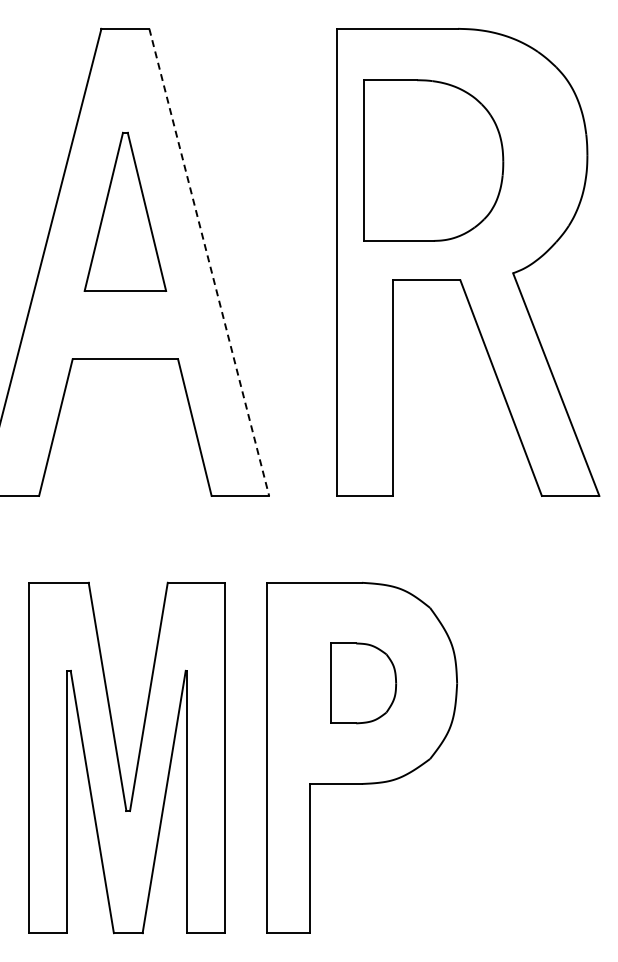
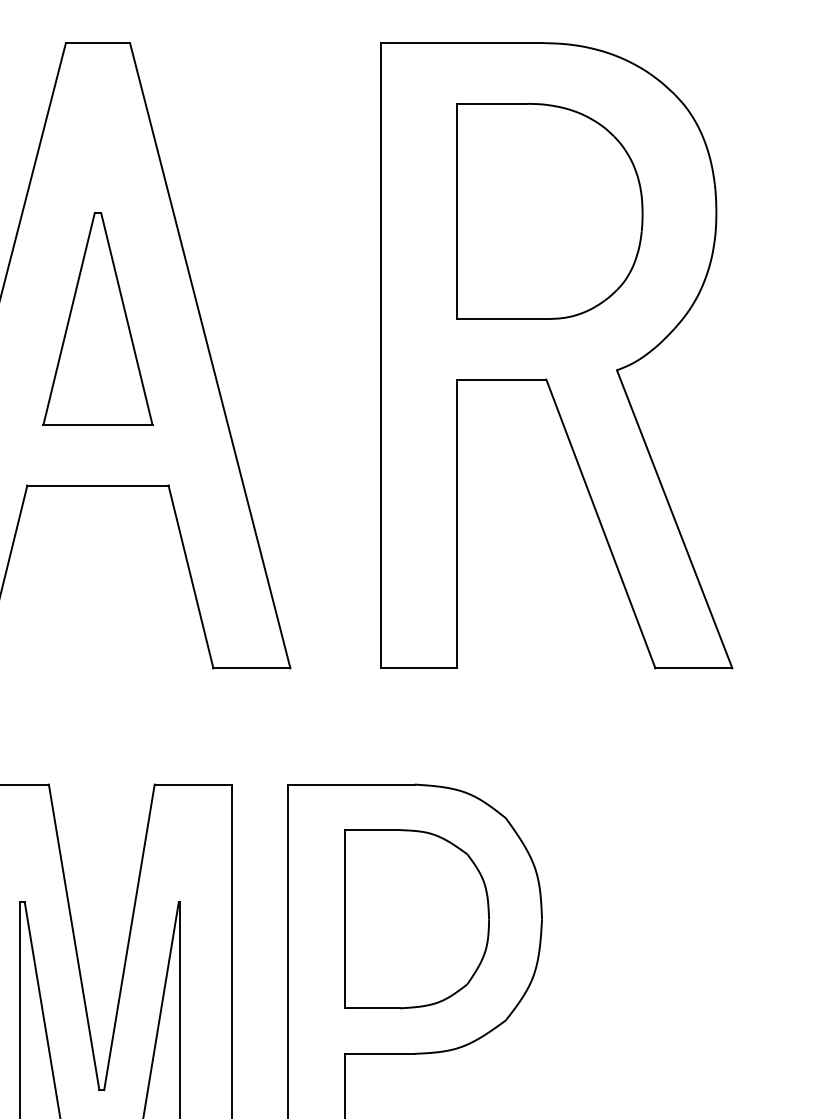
part: (433, 160) -> (549, 211), moved
part: (125, 211) -> (98, 318), moved
line: (209, 262) -> (210, 355), dashed -> solid
part: (363, 683) -> (416, 919), size x1.67

